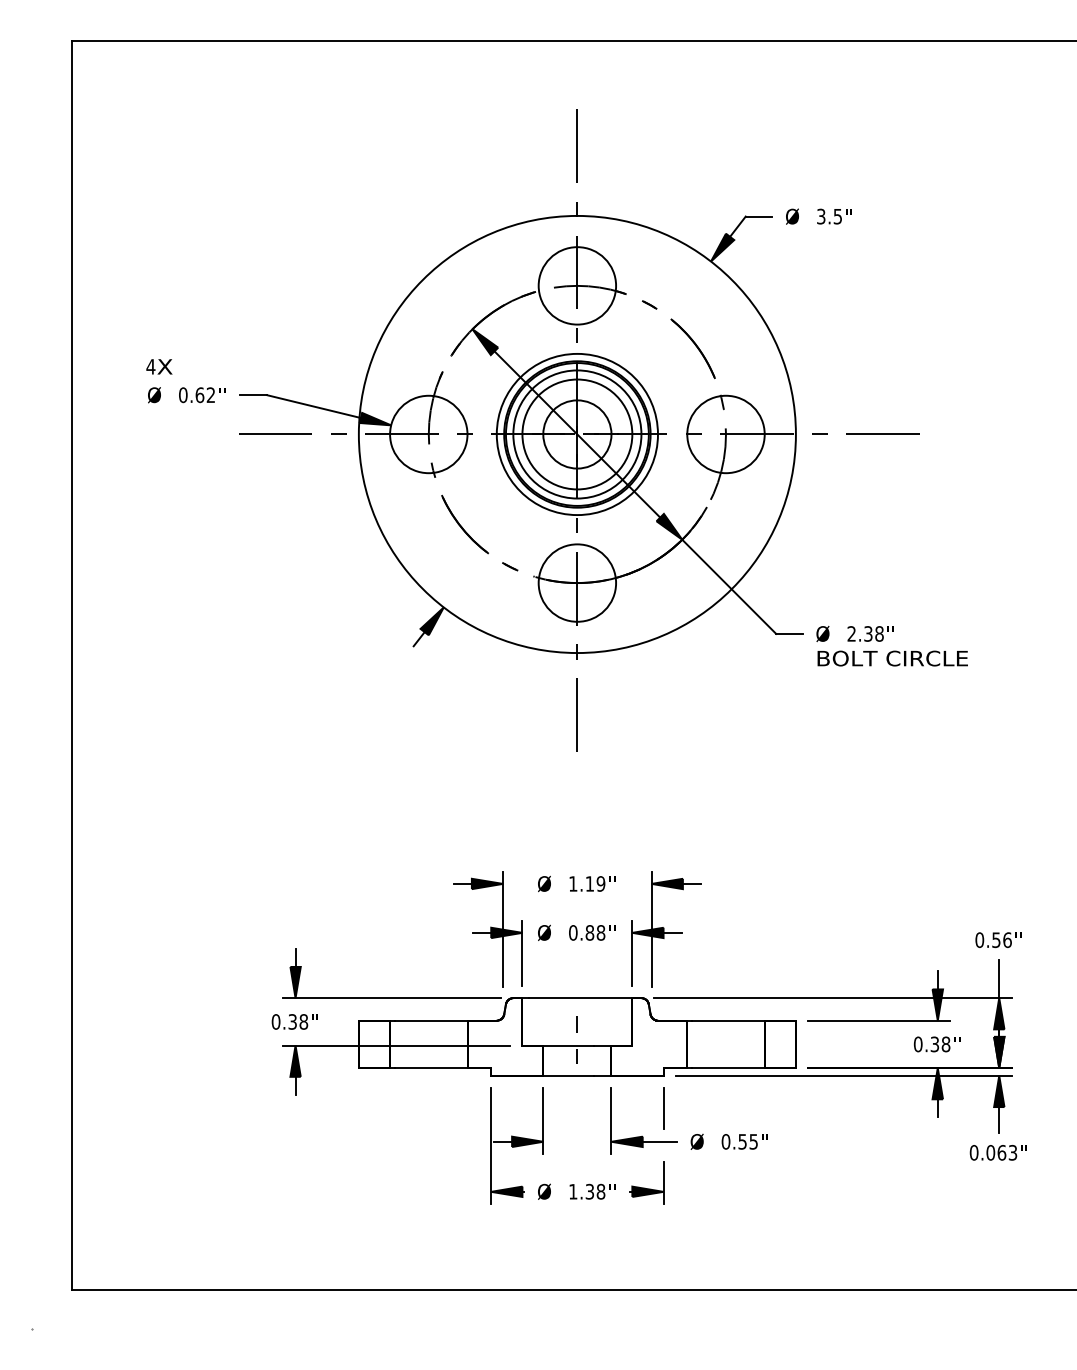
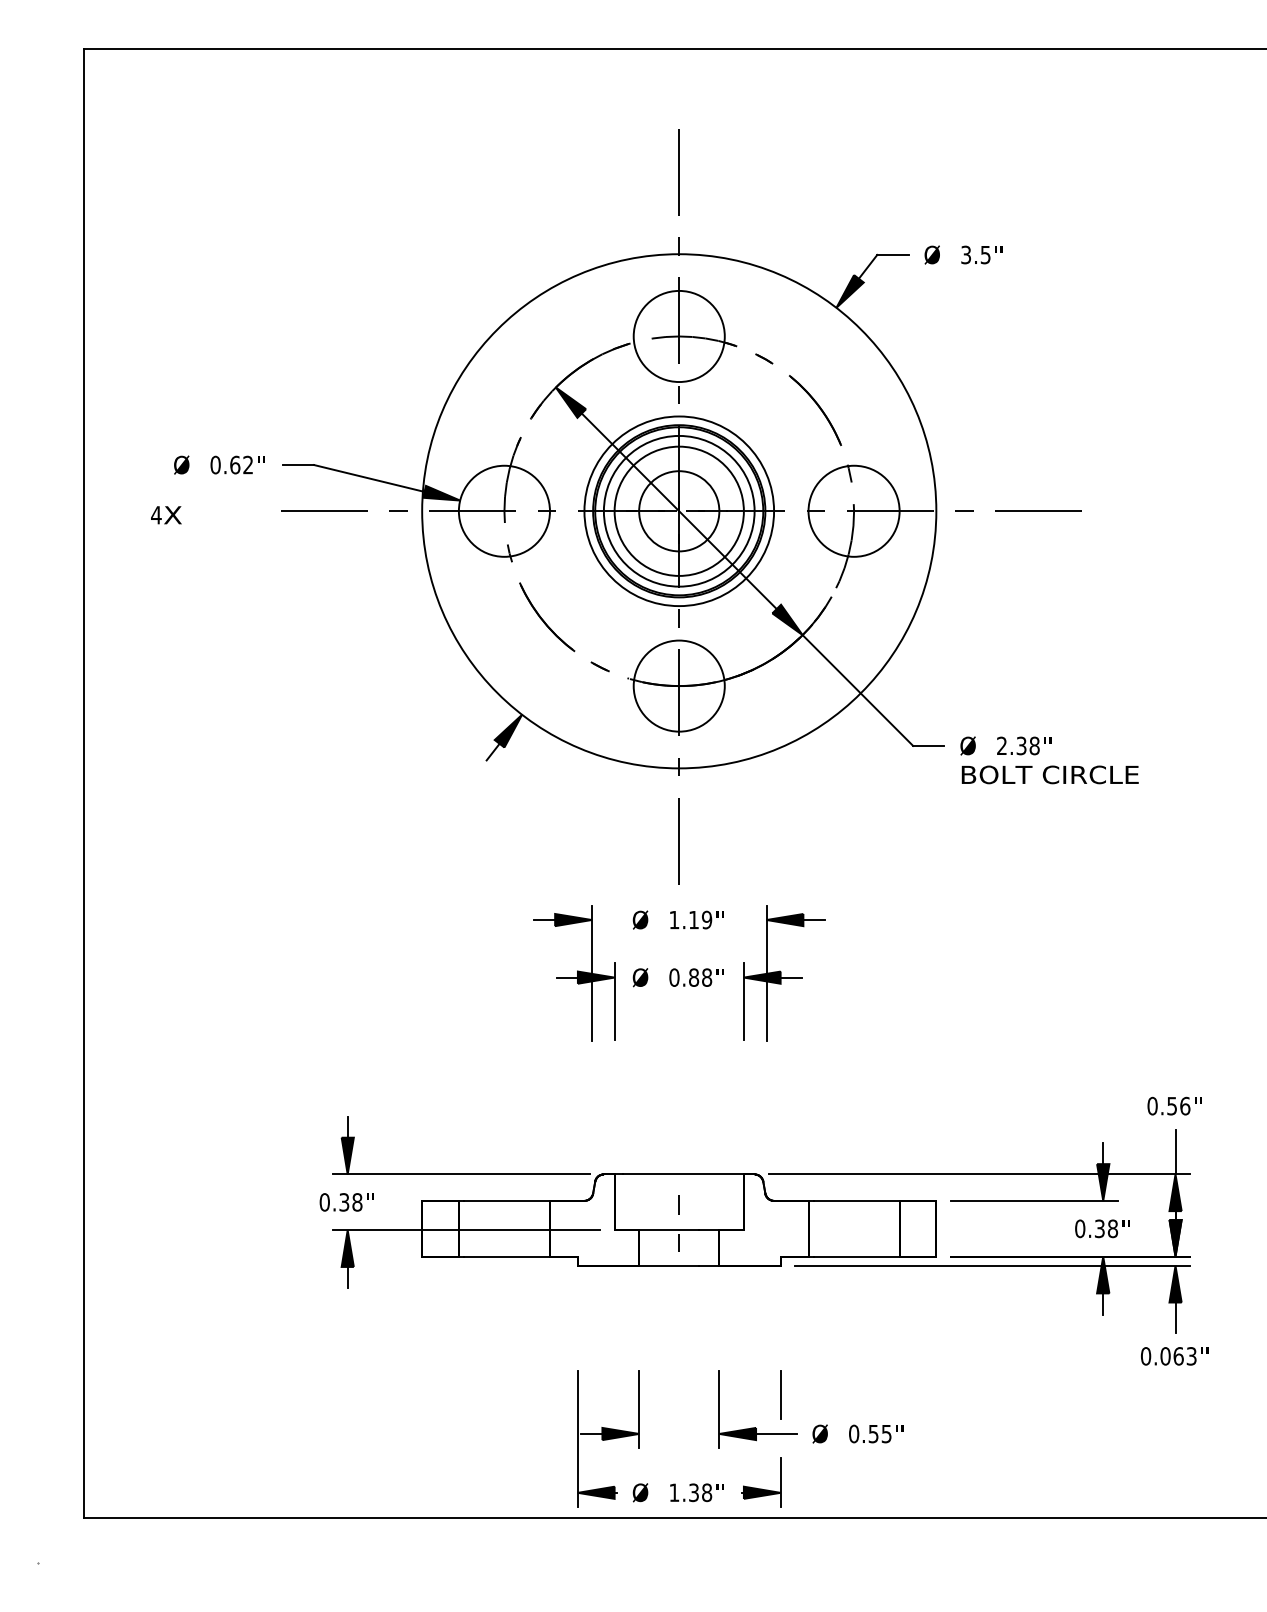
text: (159, 366) -> (166, 514), moved
part: (577, 929) -> (679, 973), moved
part: (628, 1145) -> (739, 1438), moved

